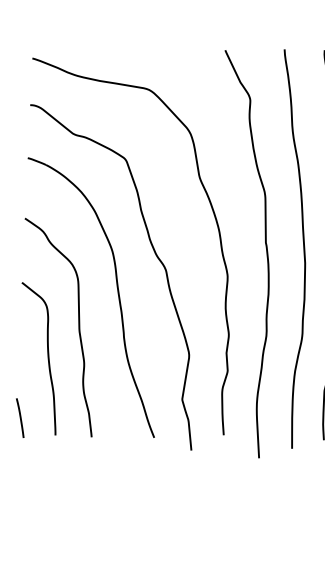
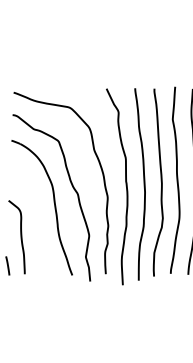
curve: (77, 327) -> (35, 222), removed

